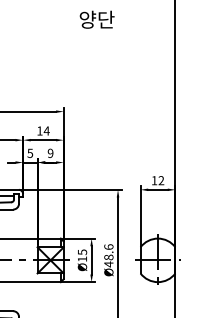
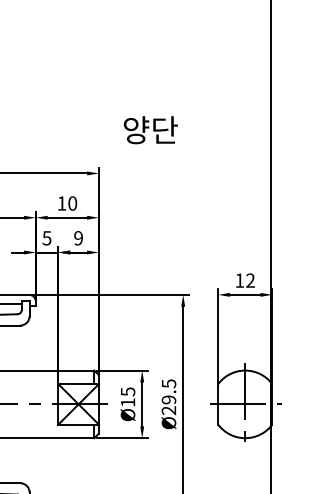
text: (96, 19) -> (149, 129), moved
text: (46, 130) -> (72, 202), 14 -> 10
text: (108, 255) -> (168, 396), Ø48.6 -> Ø29.5

